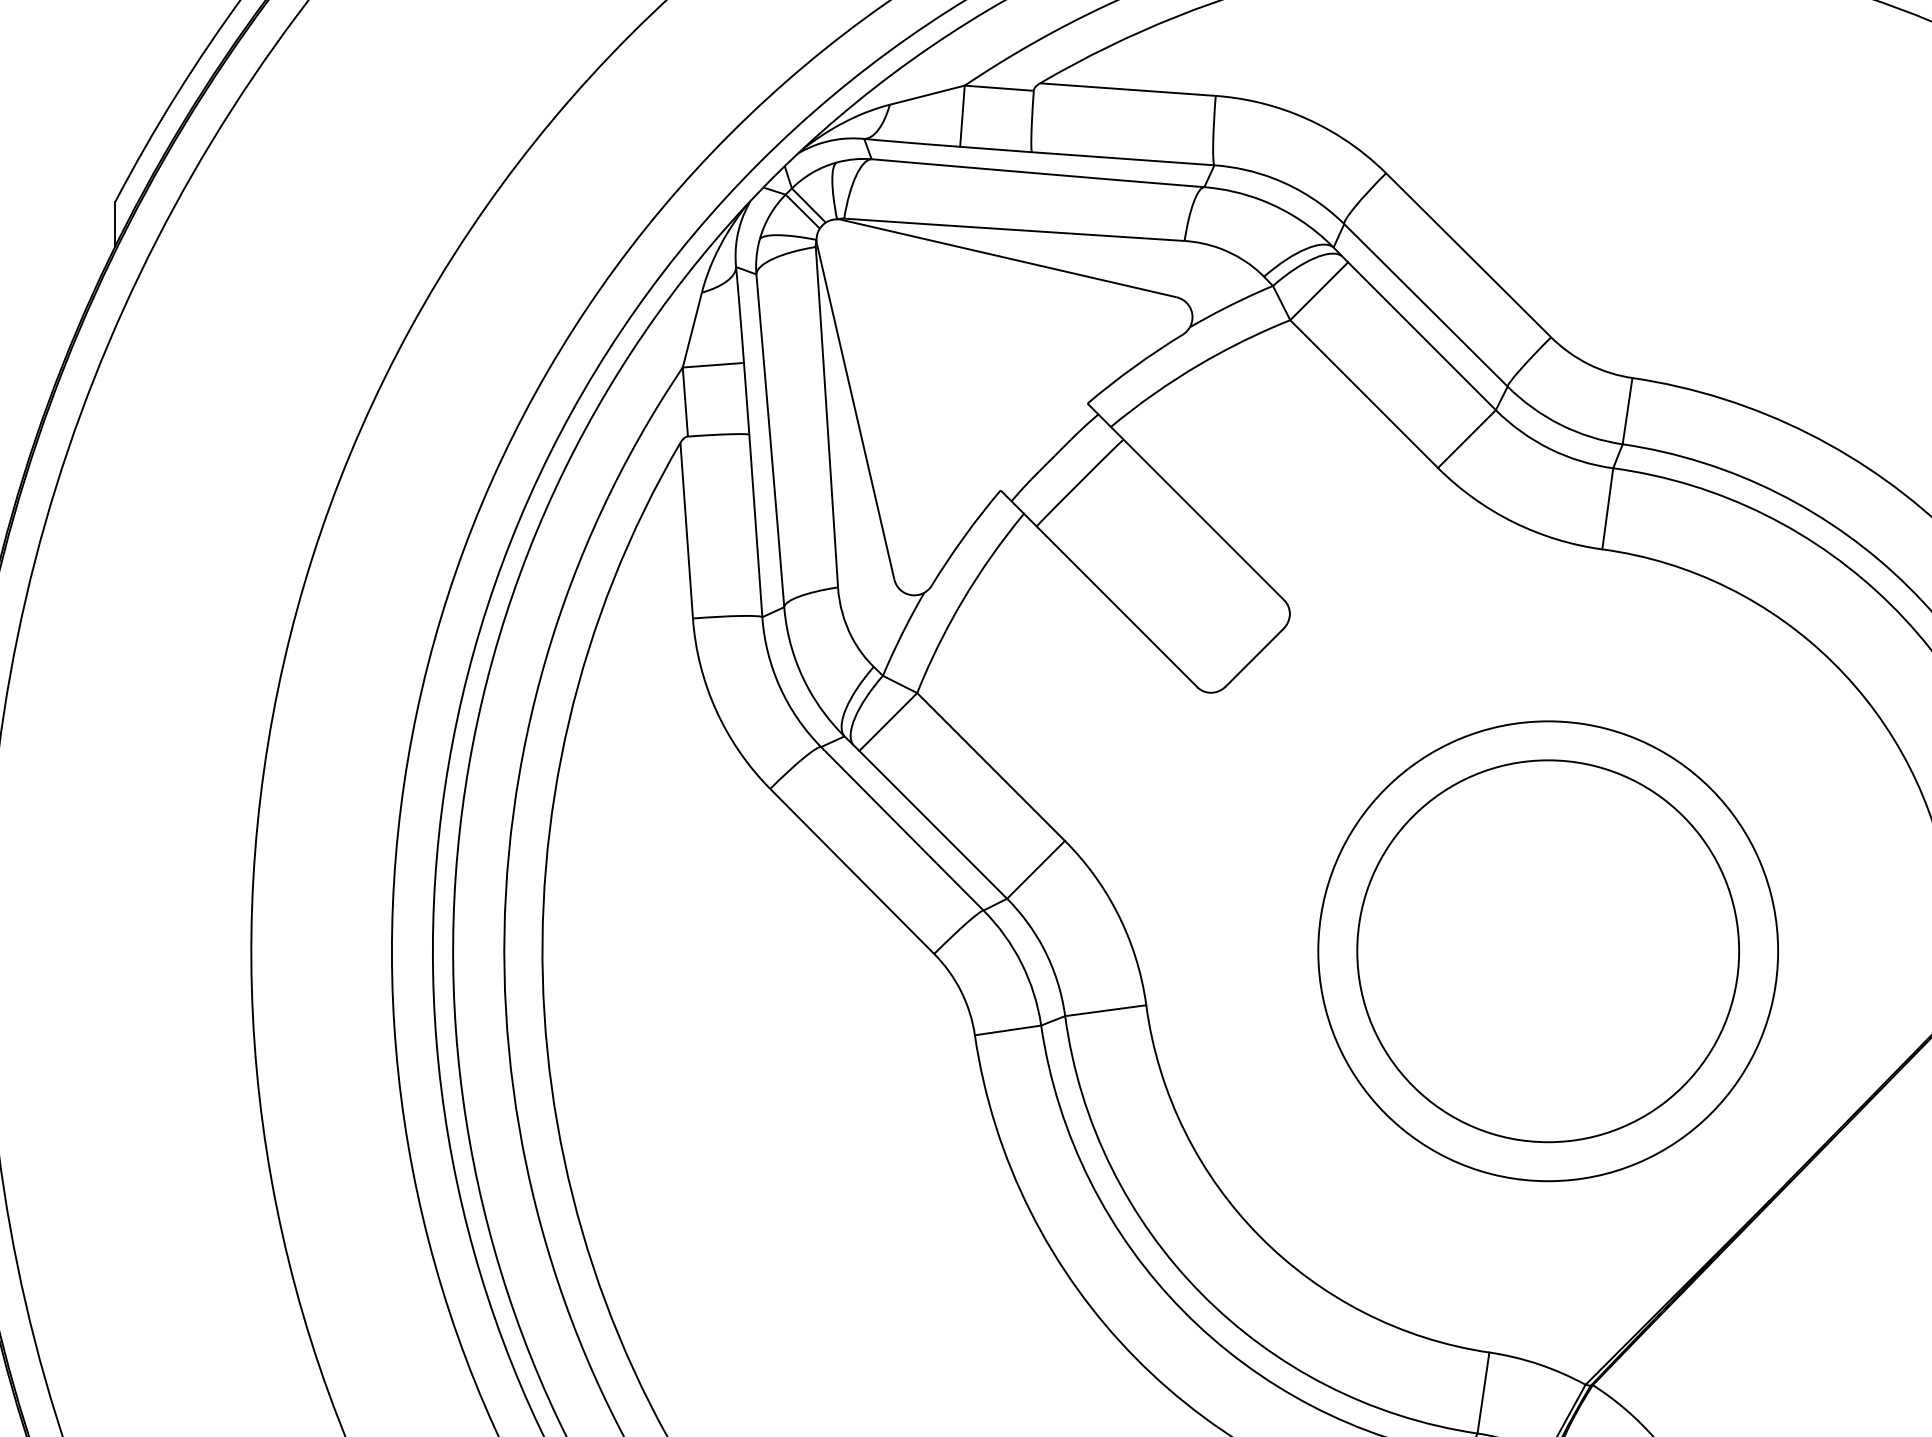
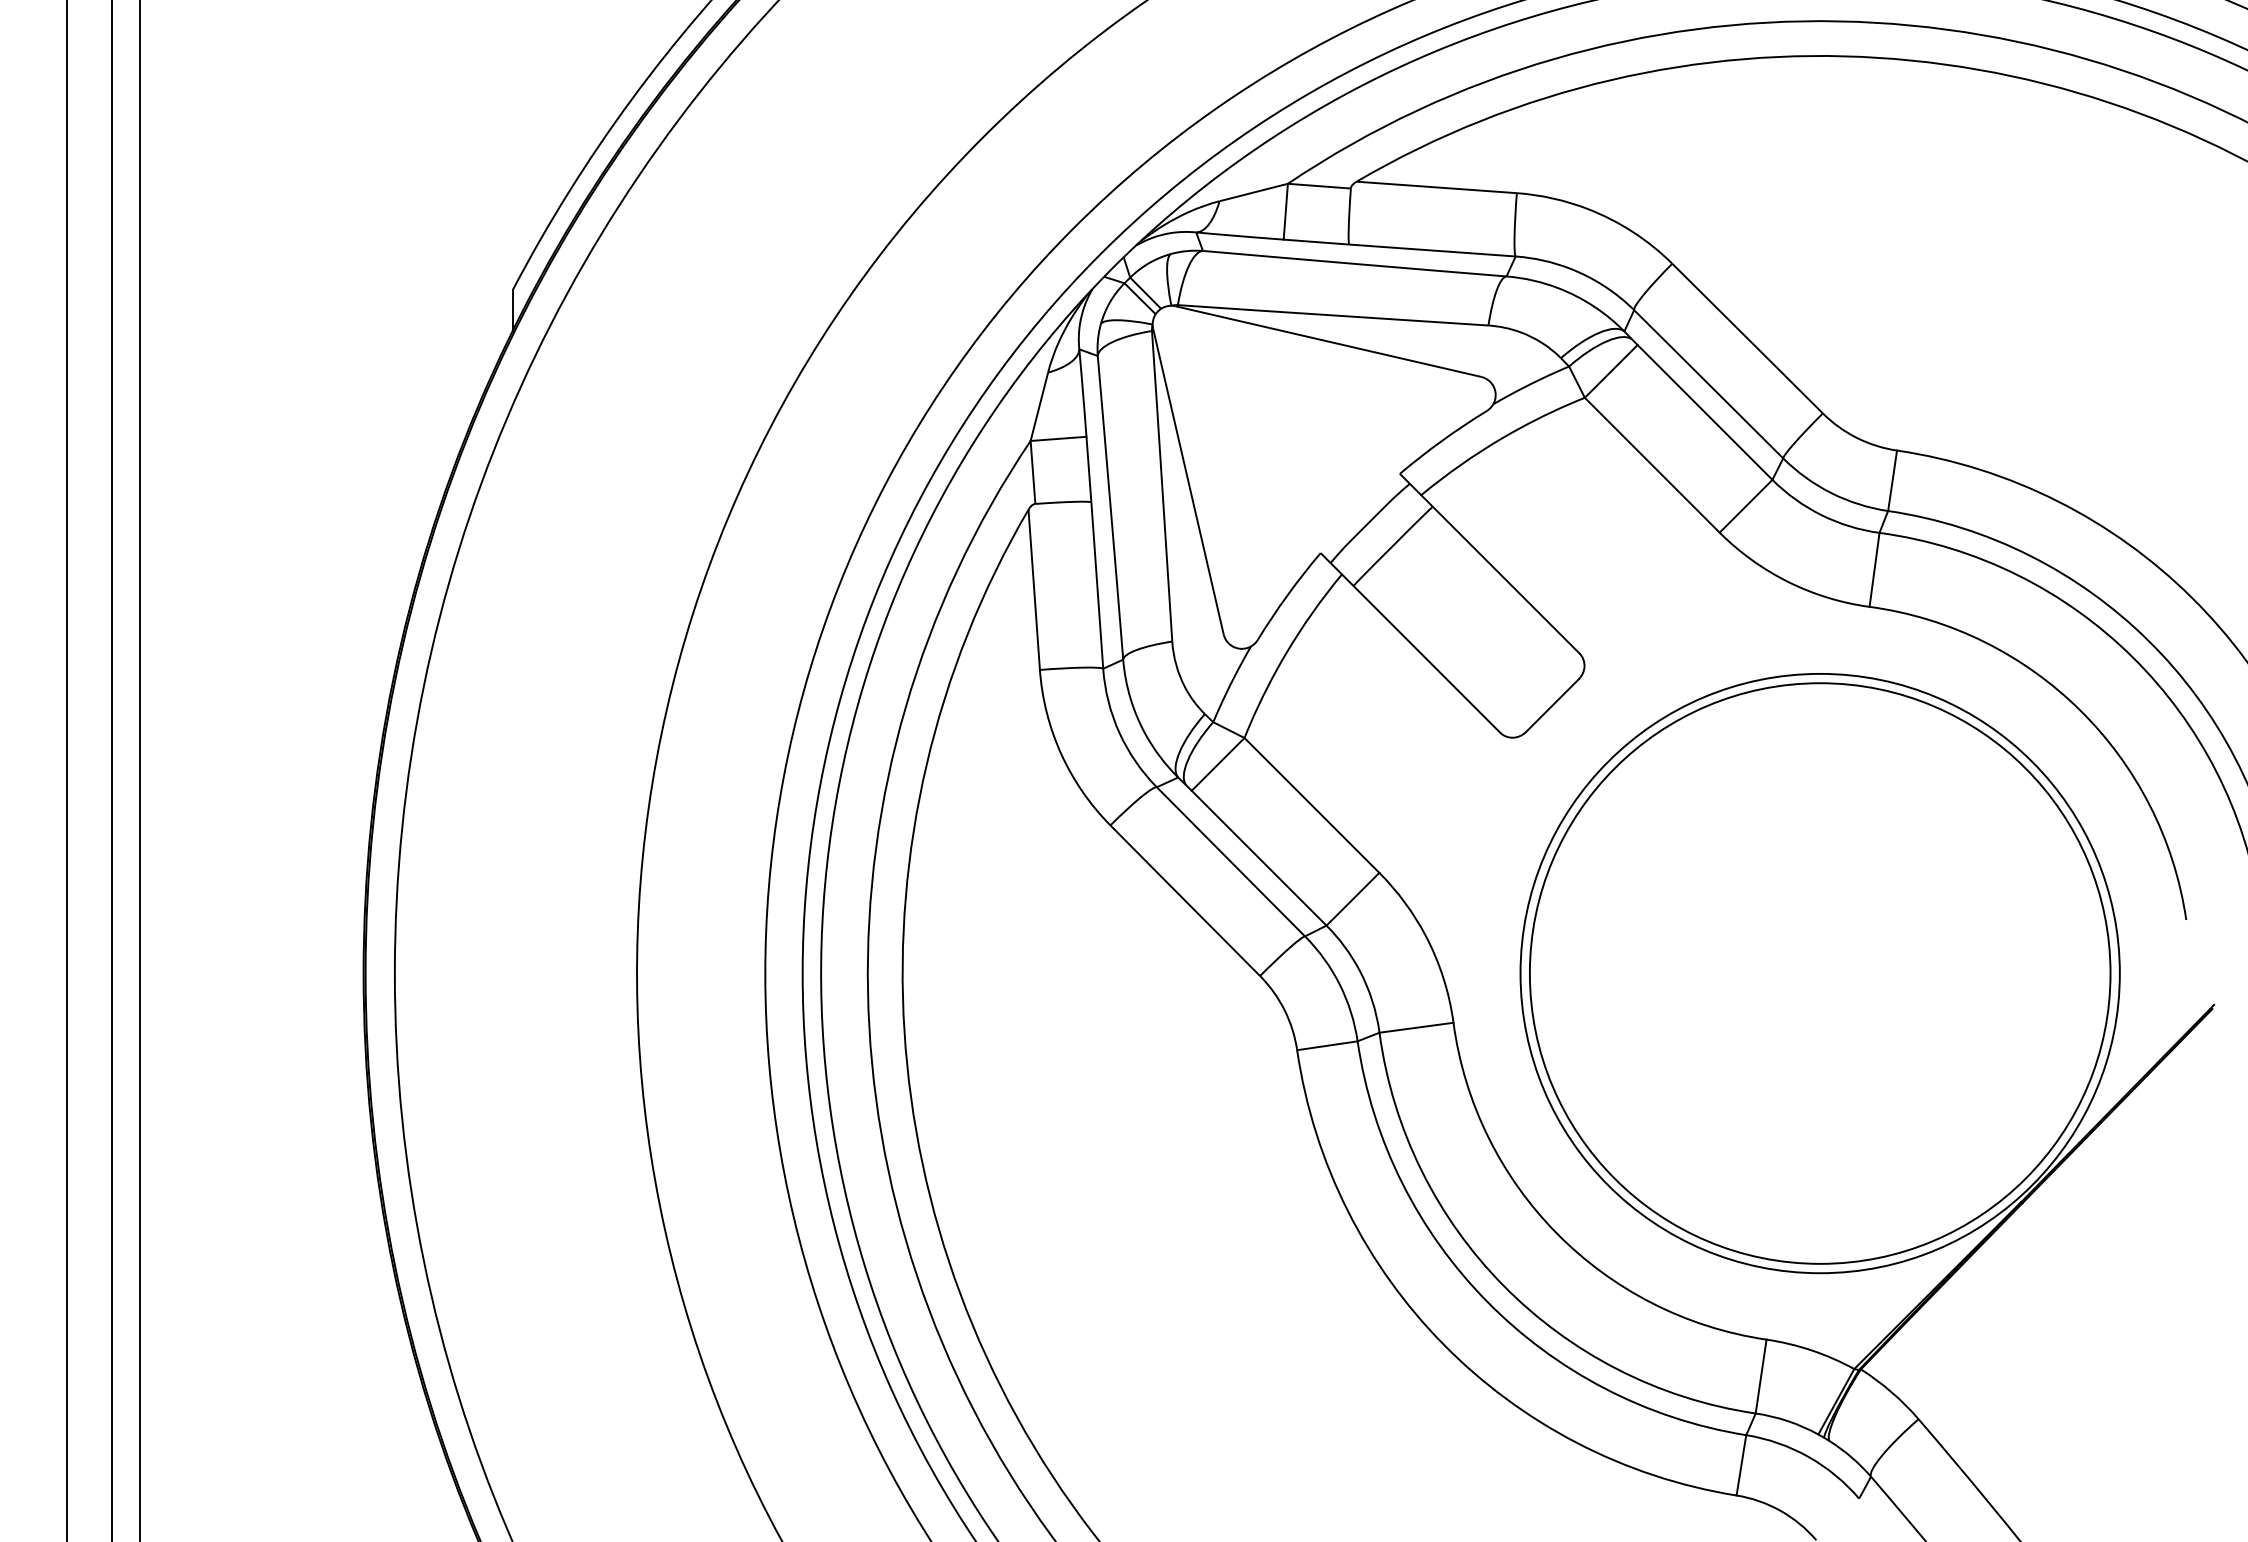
circle: (1547, 951) -> (1819, 973), size x1.43
circle: (1547, 951) -> (1819, 973), size x1.67

